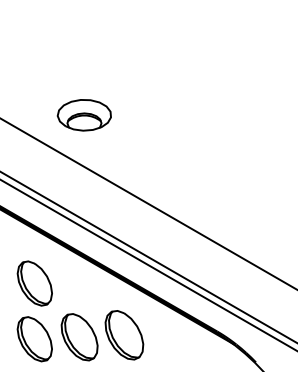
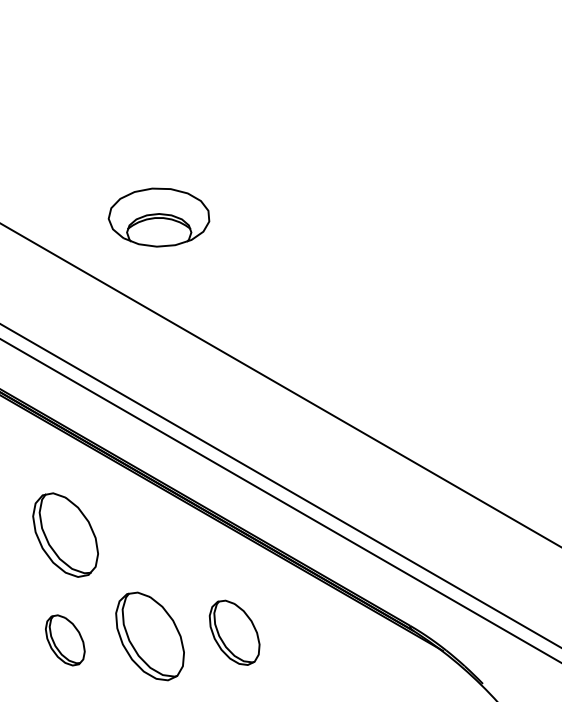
part: (124, 335) -> (234, 633), size x0.7
part: (34, 339) -> (64, 640), size x0.6

